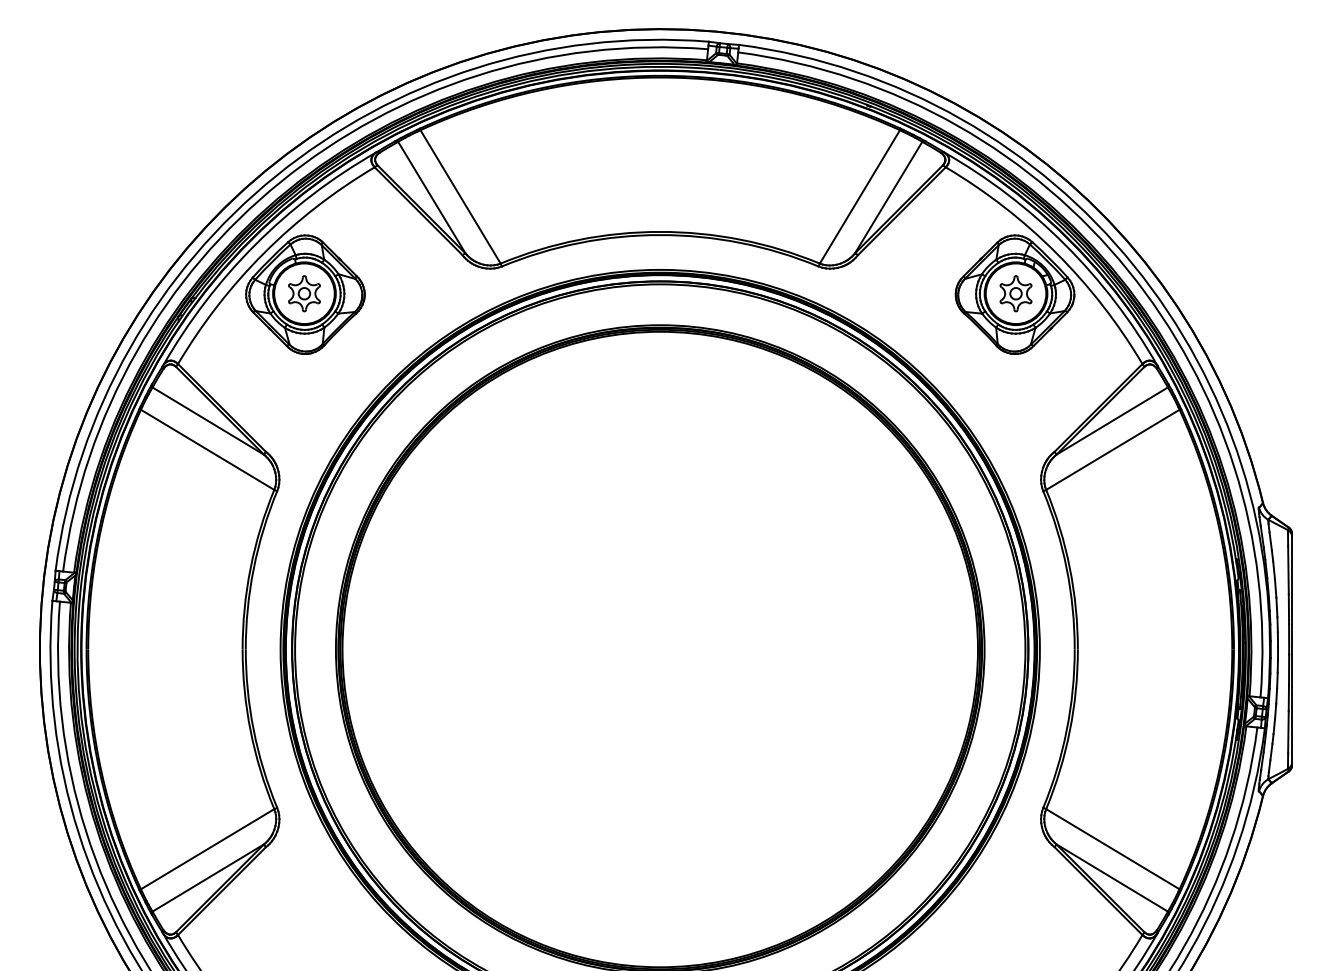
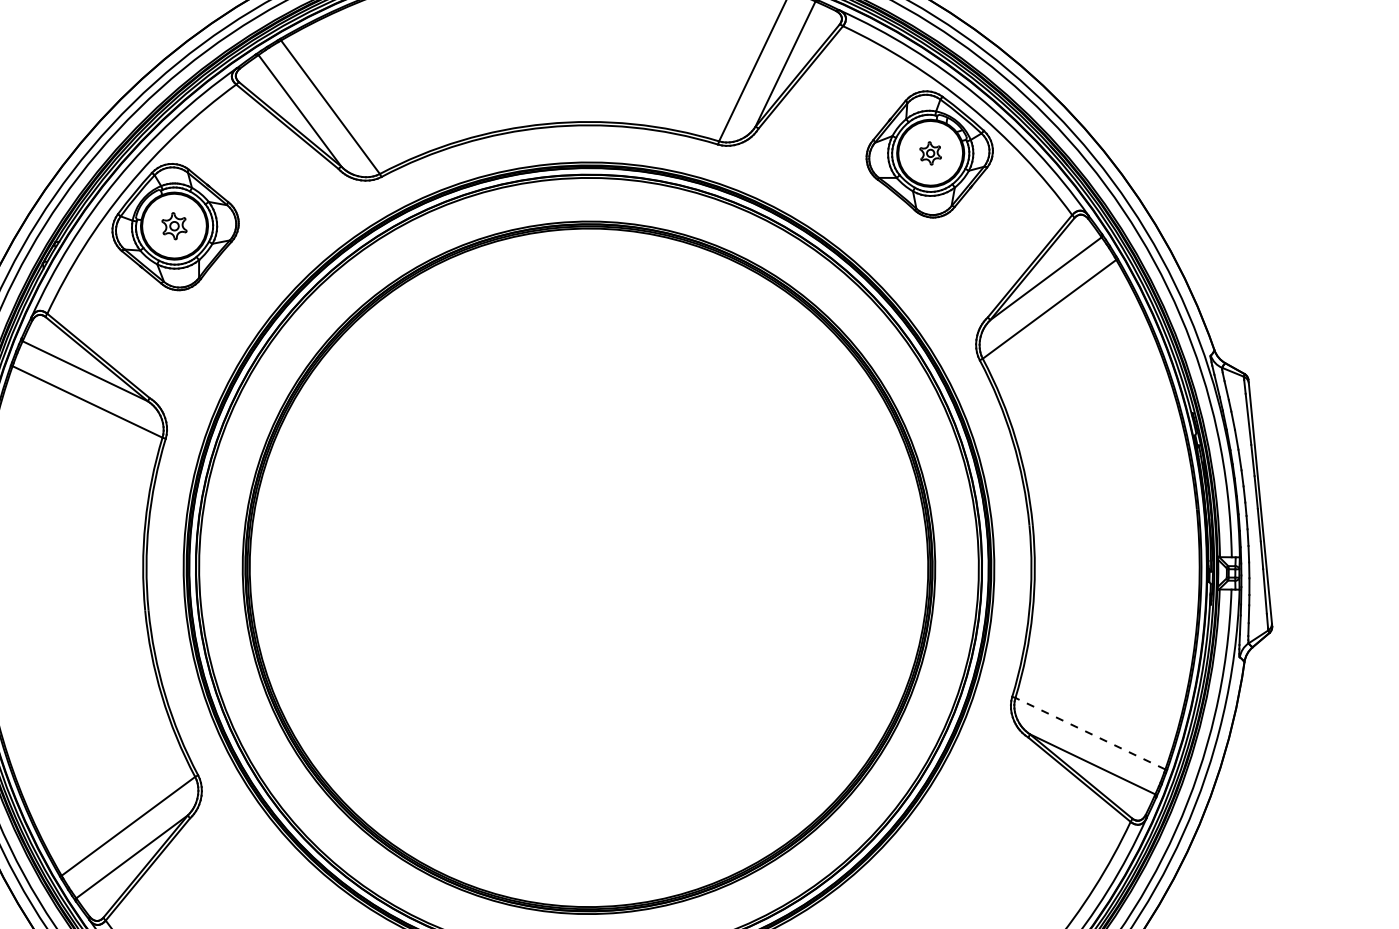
part: (304, 293) -> (174, 225), size x0.7
part: (1015, 293) -> (930, 153), size x0.6
line: (1112, 849) -> (1090, 734), solid -> dashed

